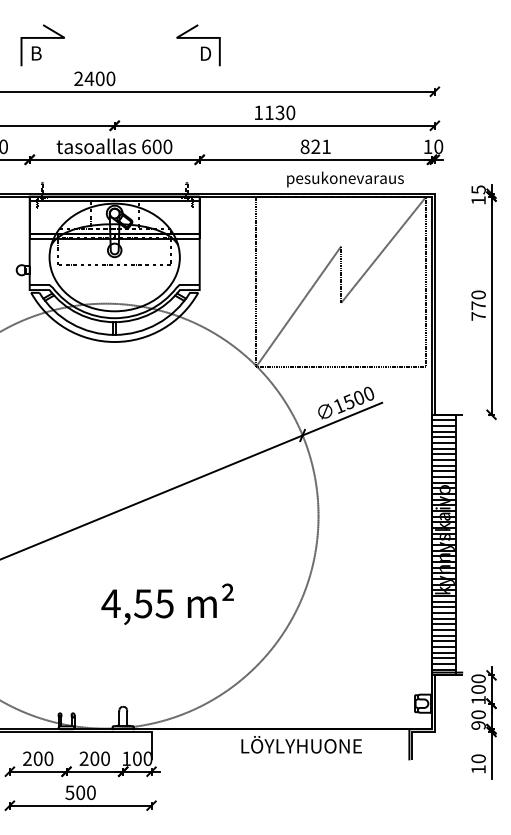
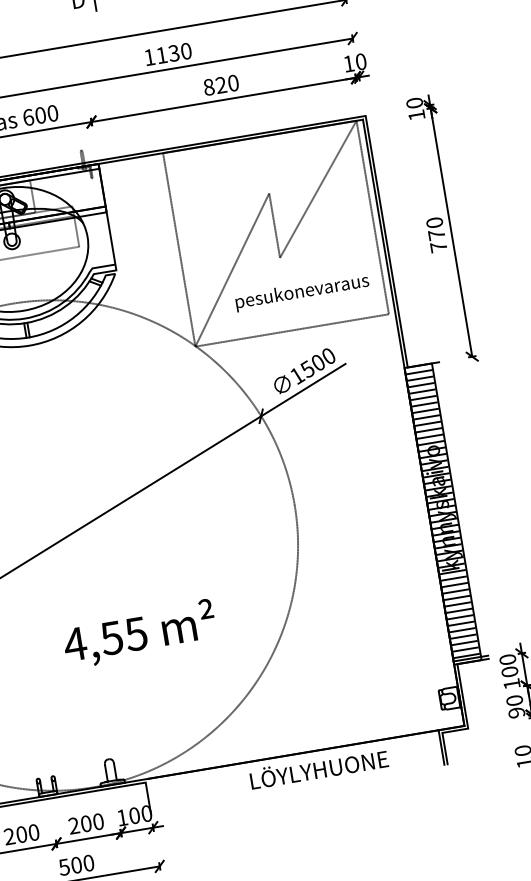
text: (326, 146) -> (233, 82), 821 -> 820
text: (345, 179) -> (302, 292), moved
text: (478, 189) -> (414, 102), 15 -> 10

